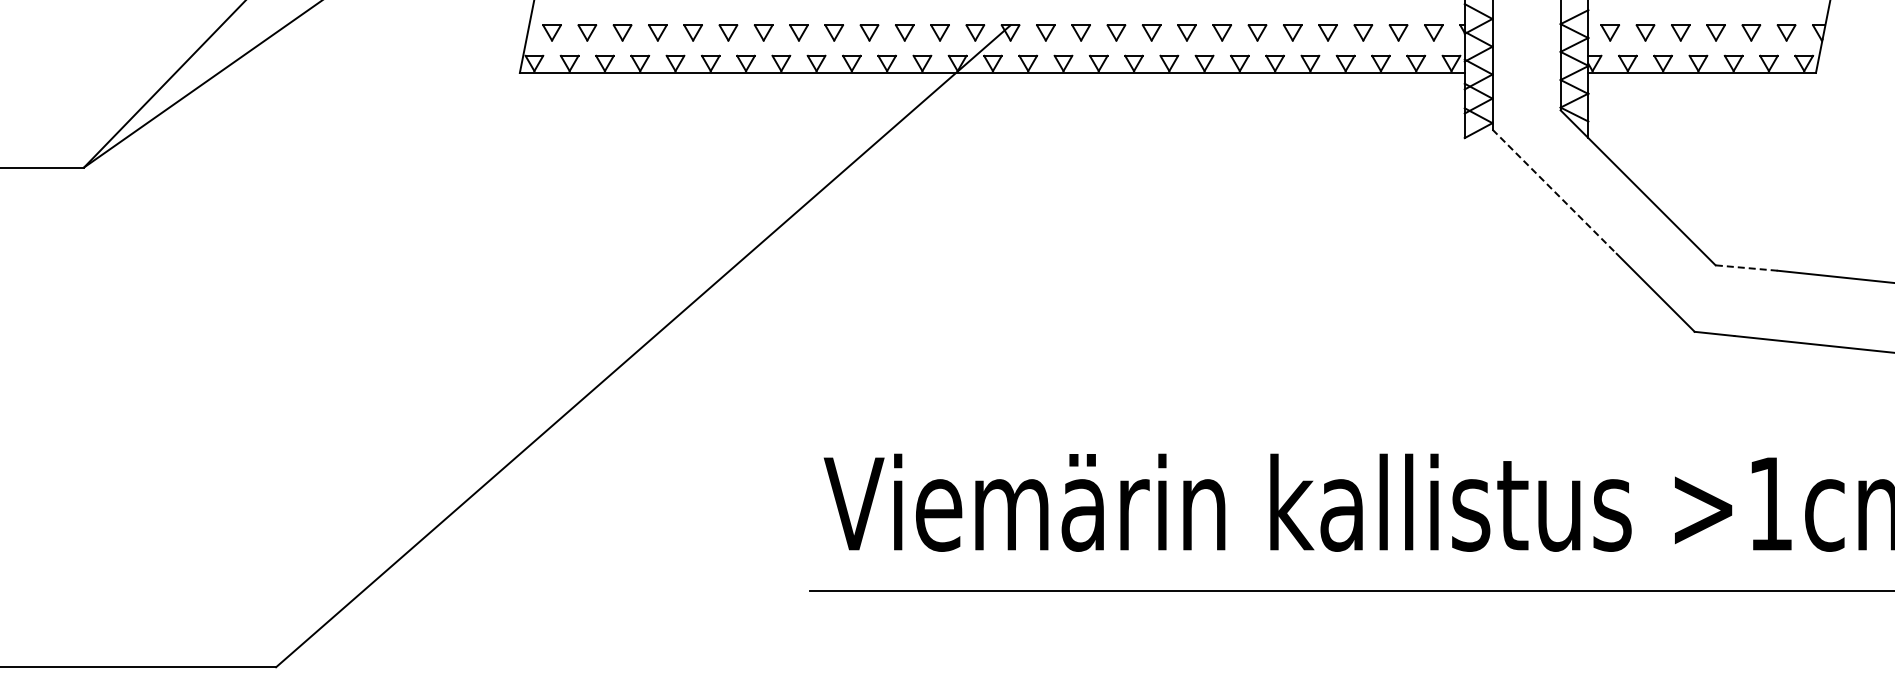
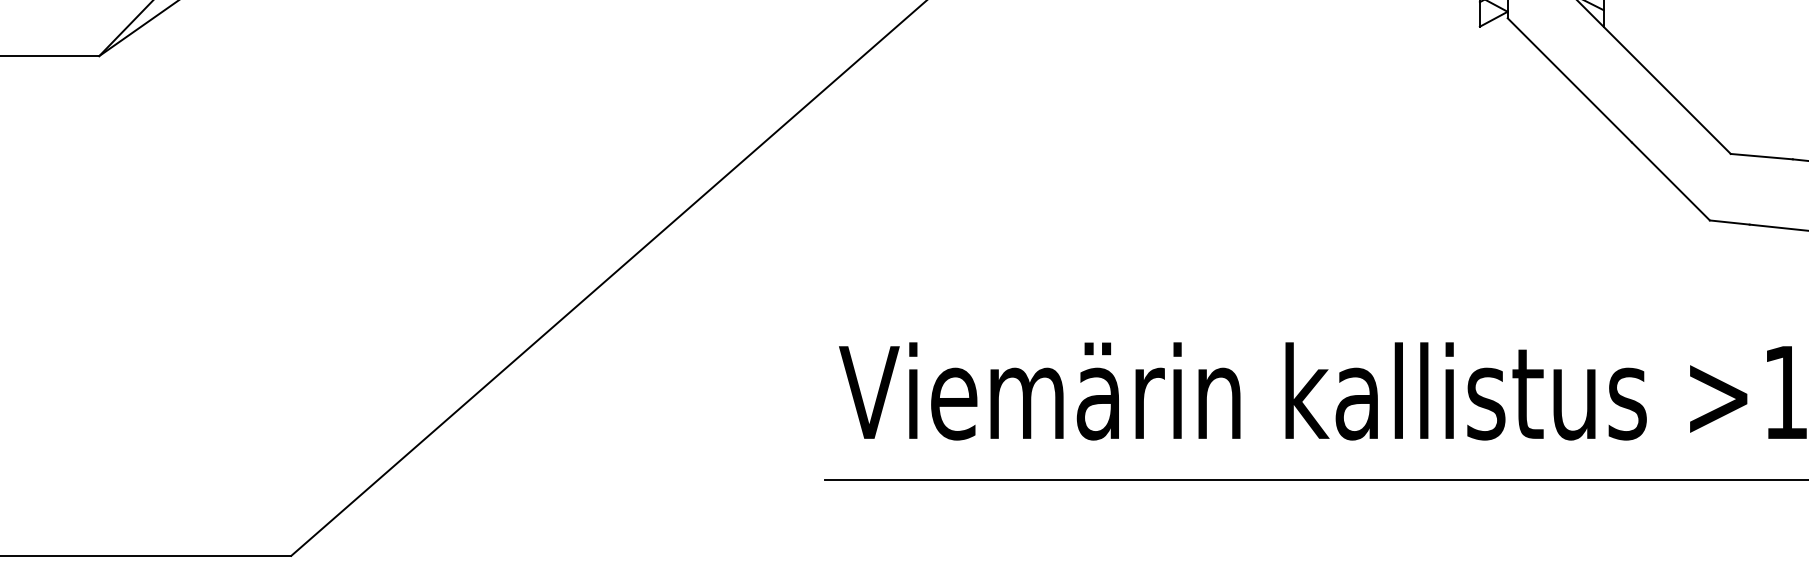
line: (1554, 191) -> (1569, 80), dashed -> solid
line: (1746, 268) -> (1761, 157), dashed -> solid

